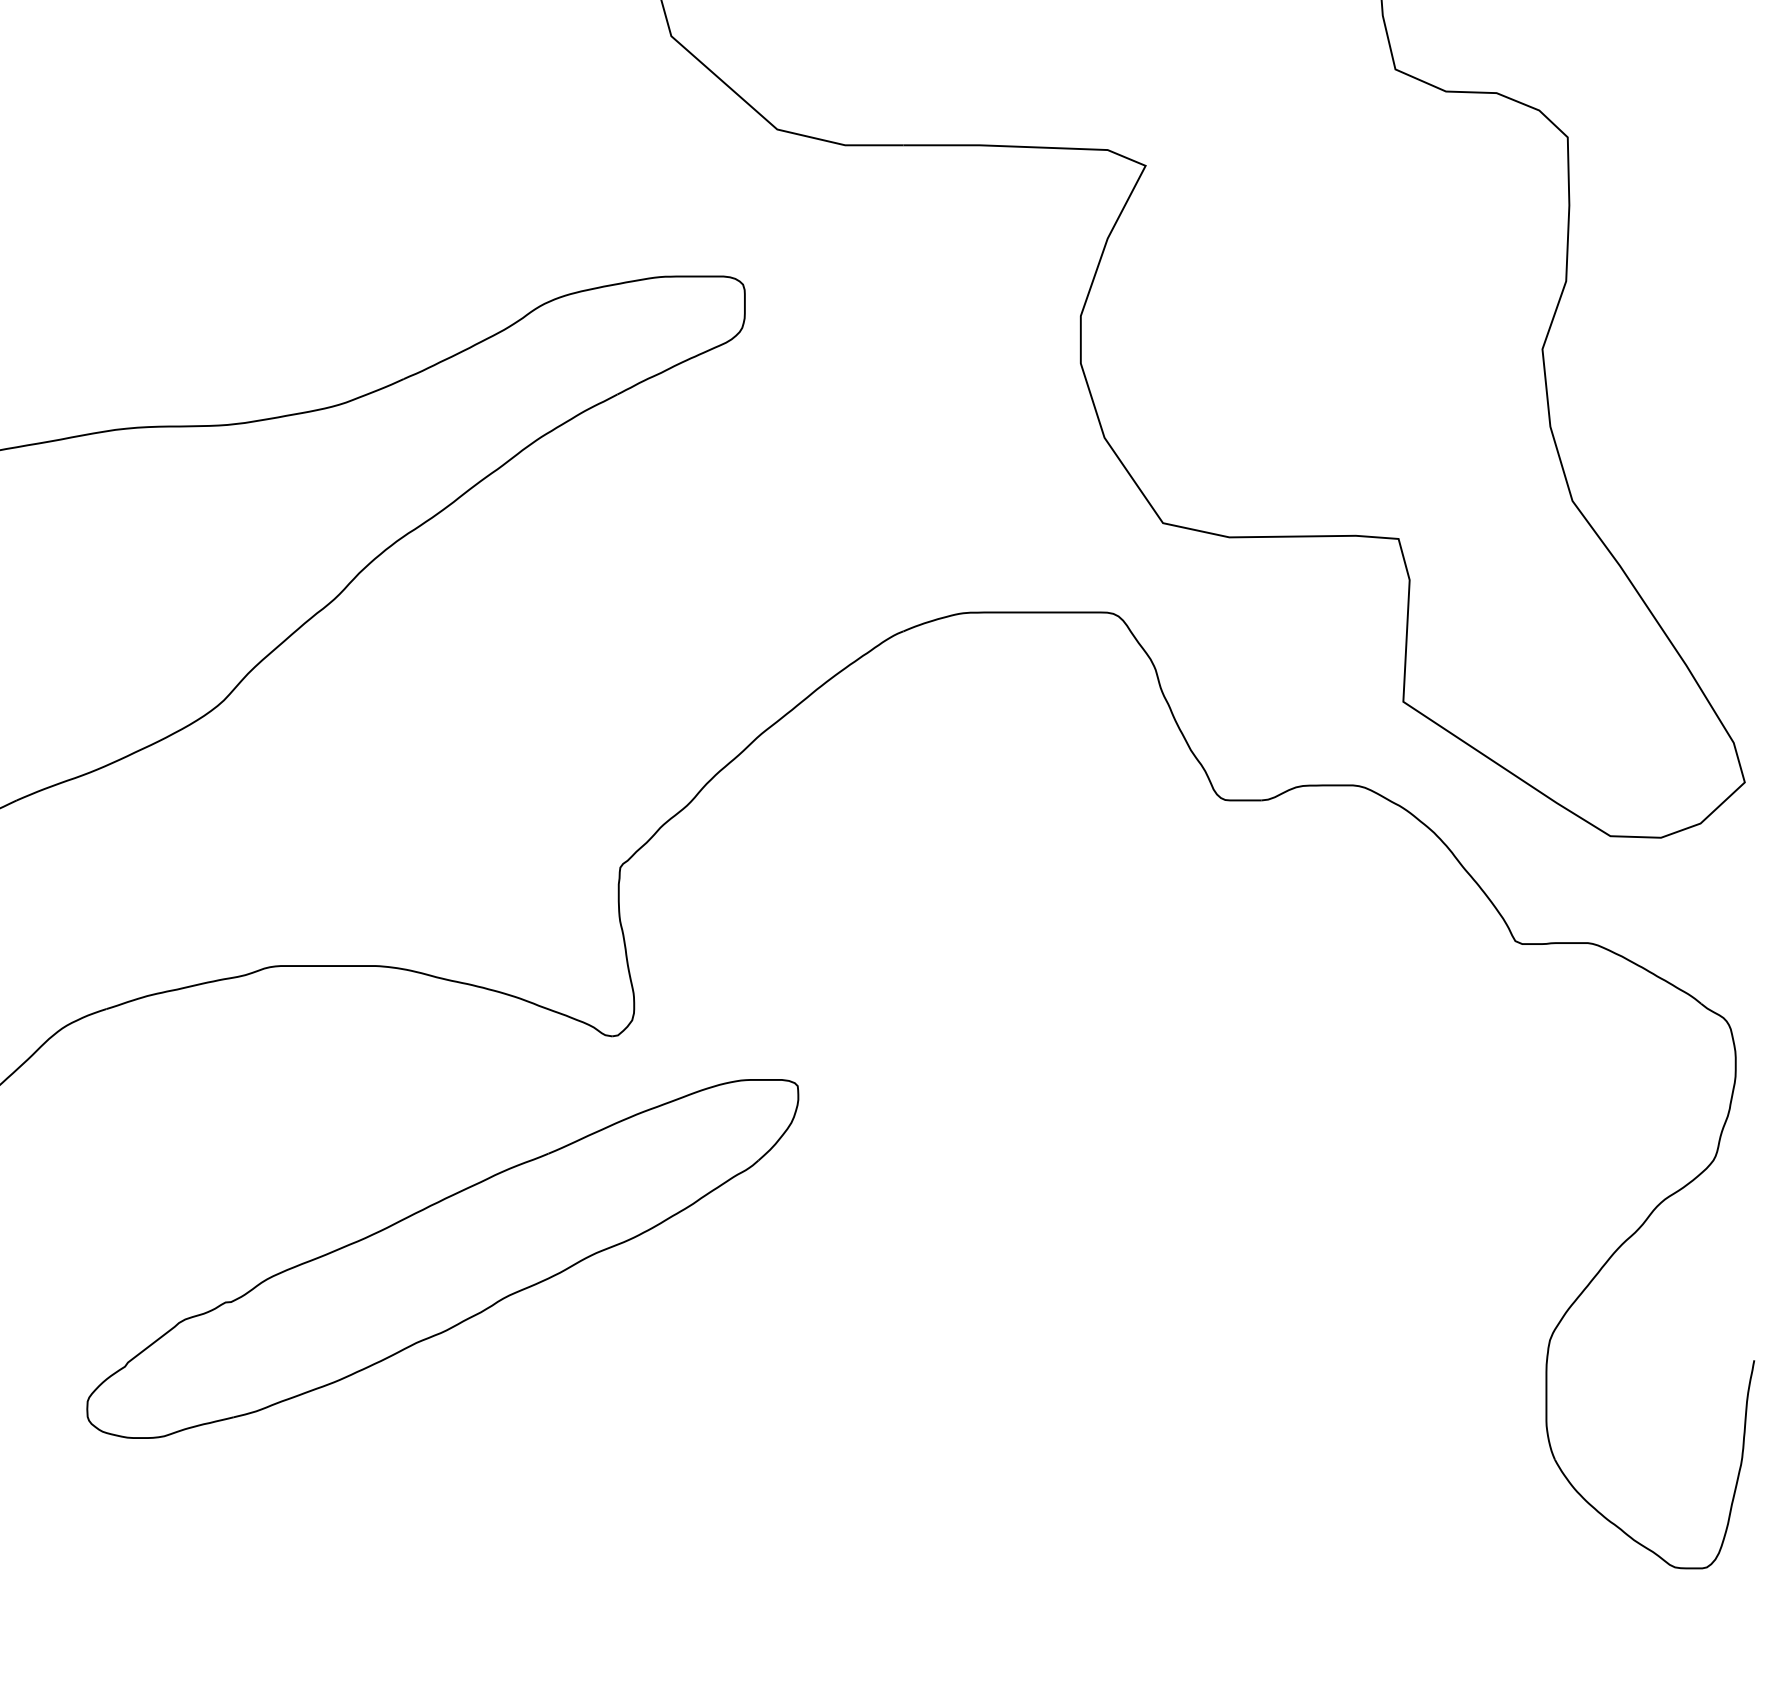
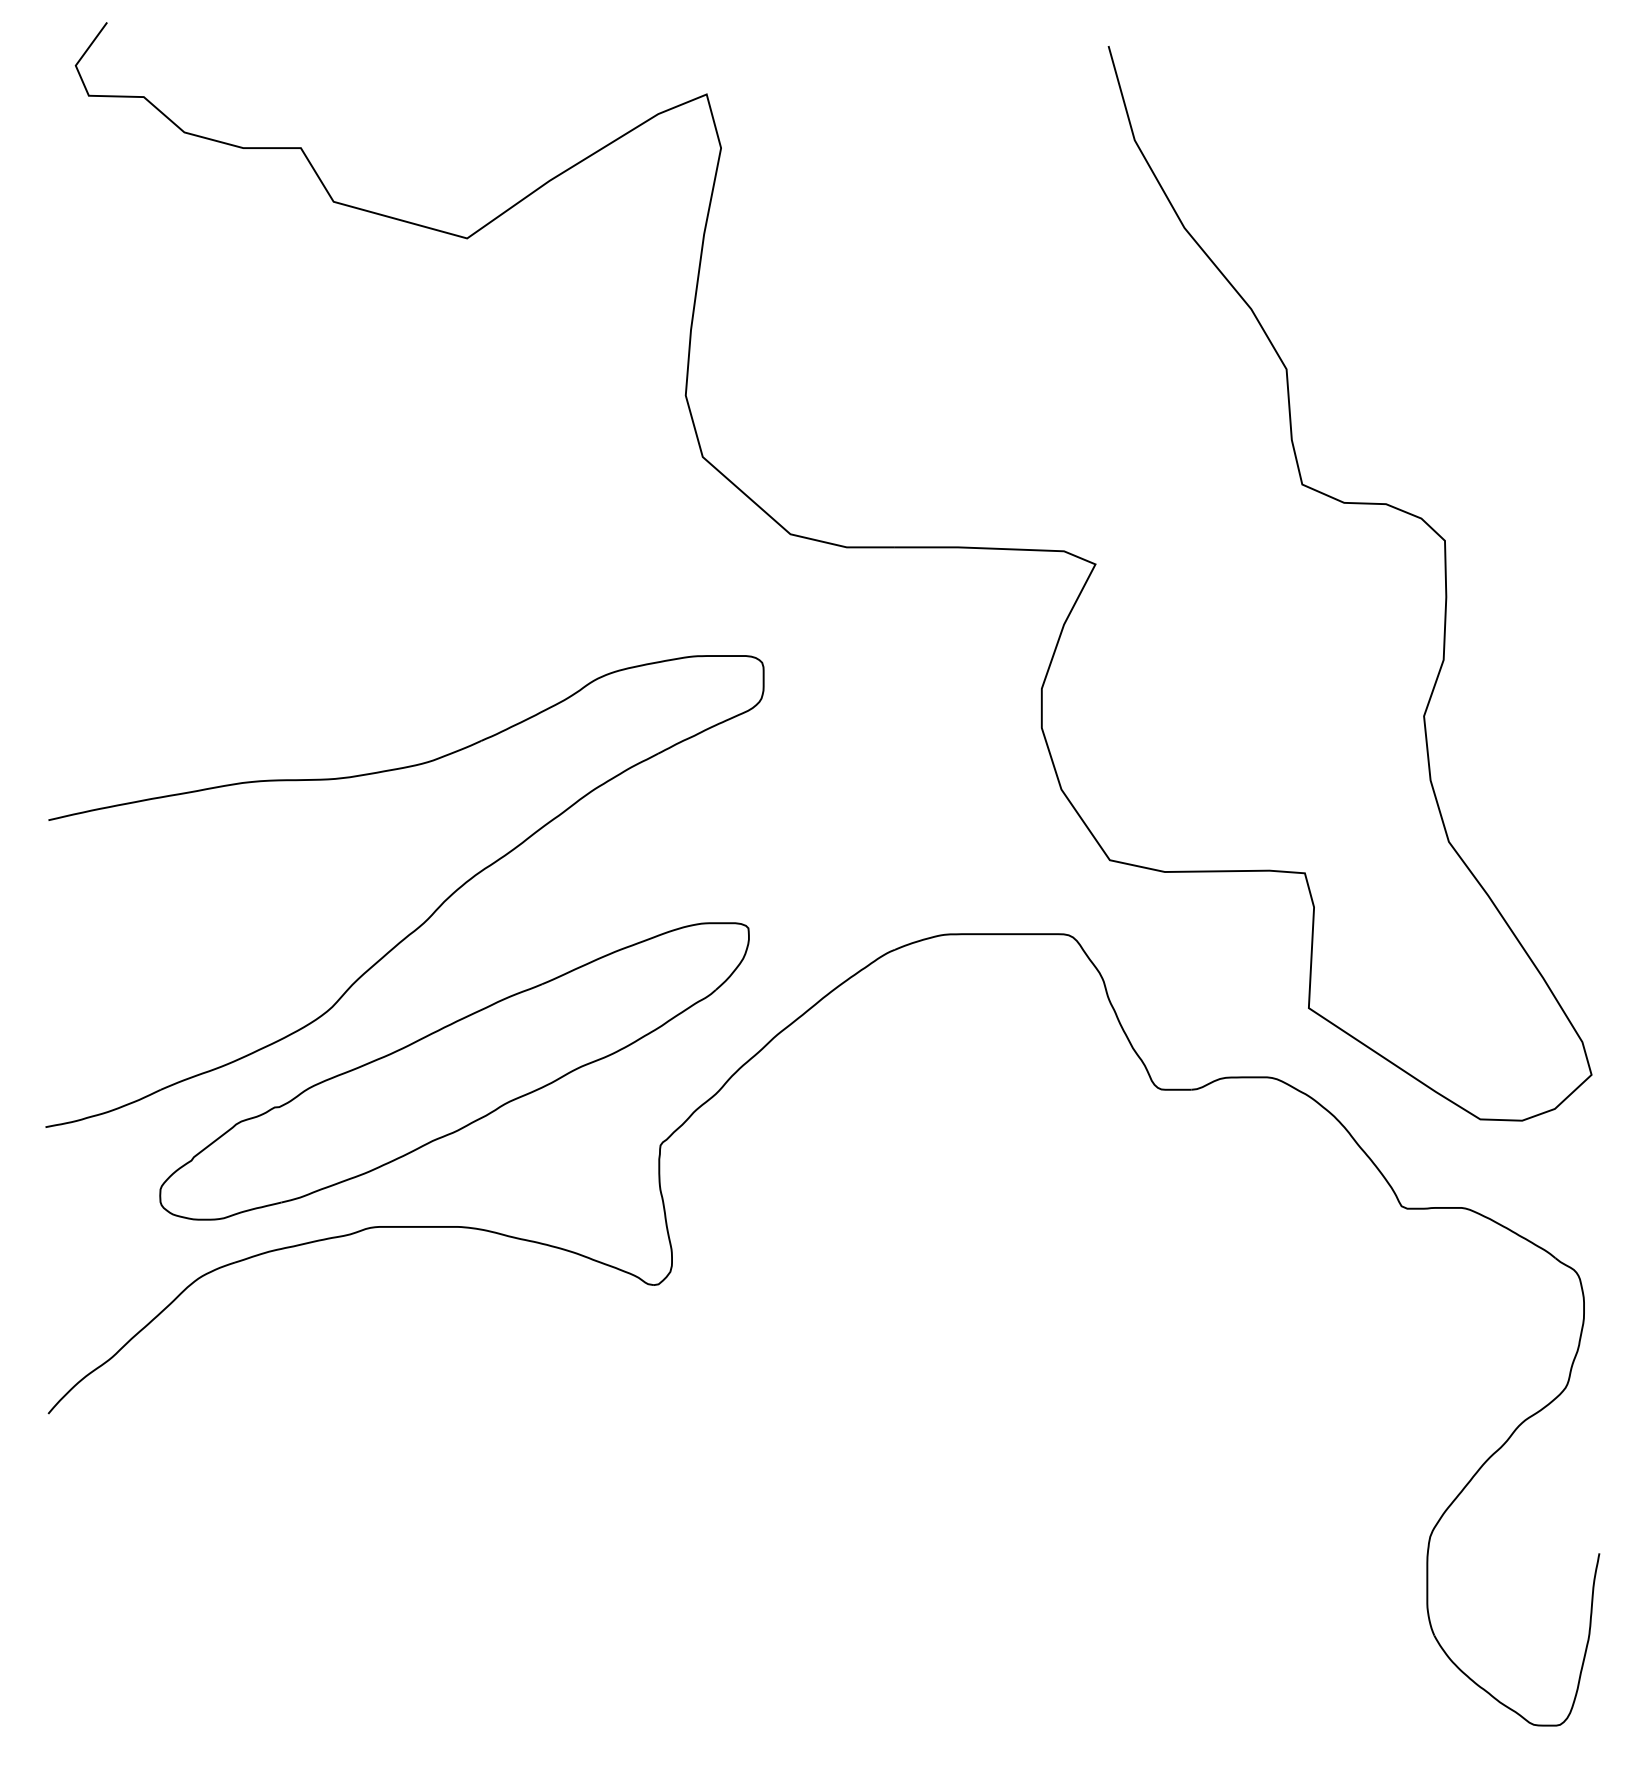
part: (442, 1259) -> (454, 1071), moved

